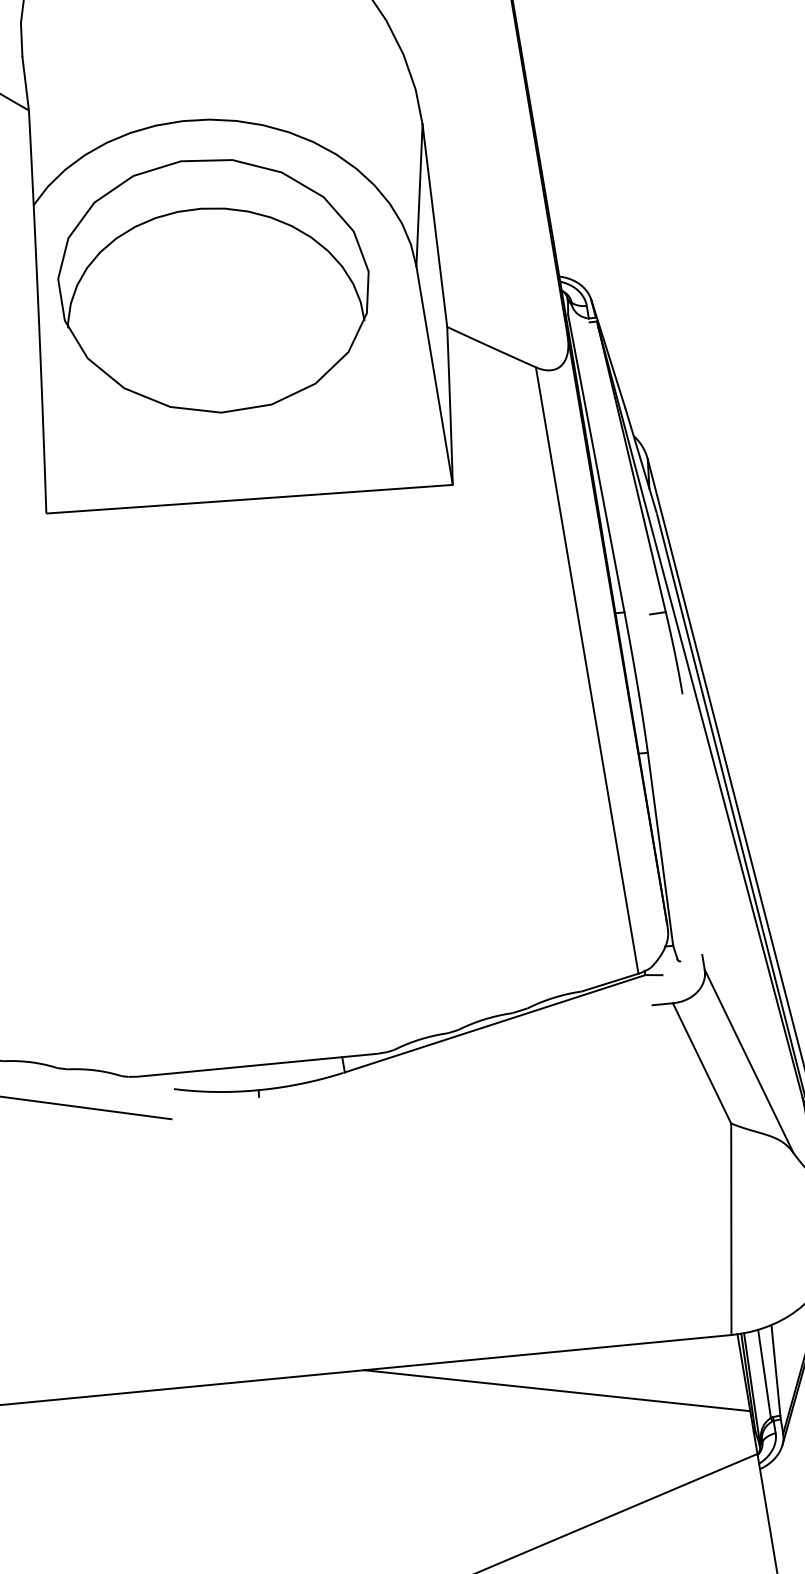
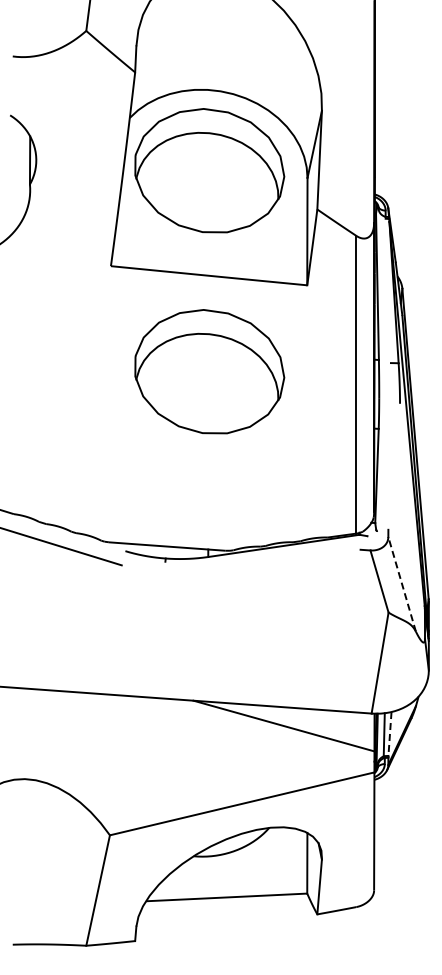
part: (283, 694) -> (209, 371), added
line: (749, 1059) -> (402, 583), solid -> dashed
line: (774, 1369) -> (389, 733), solid -> dashed

